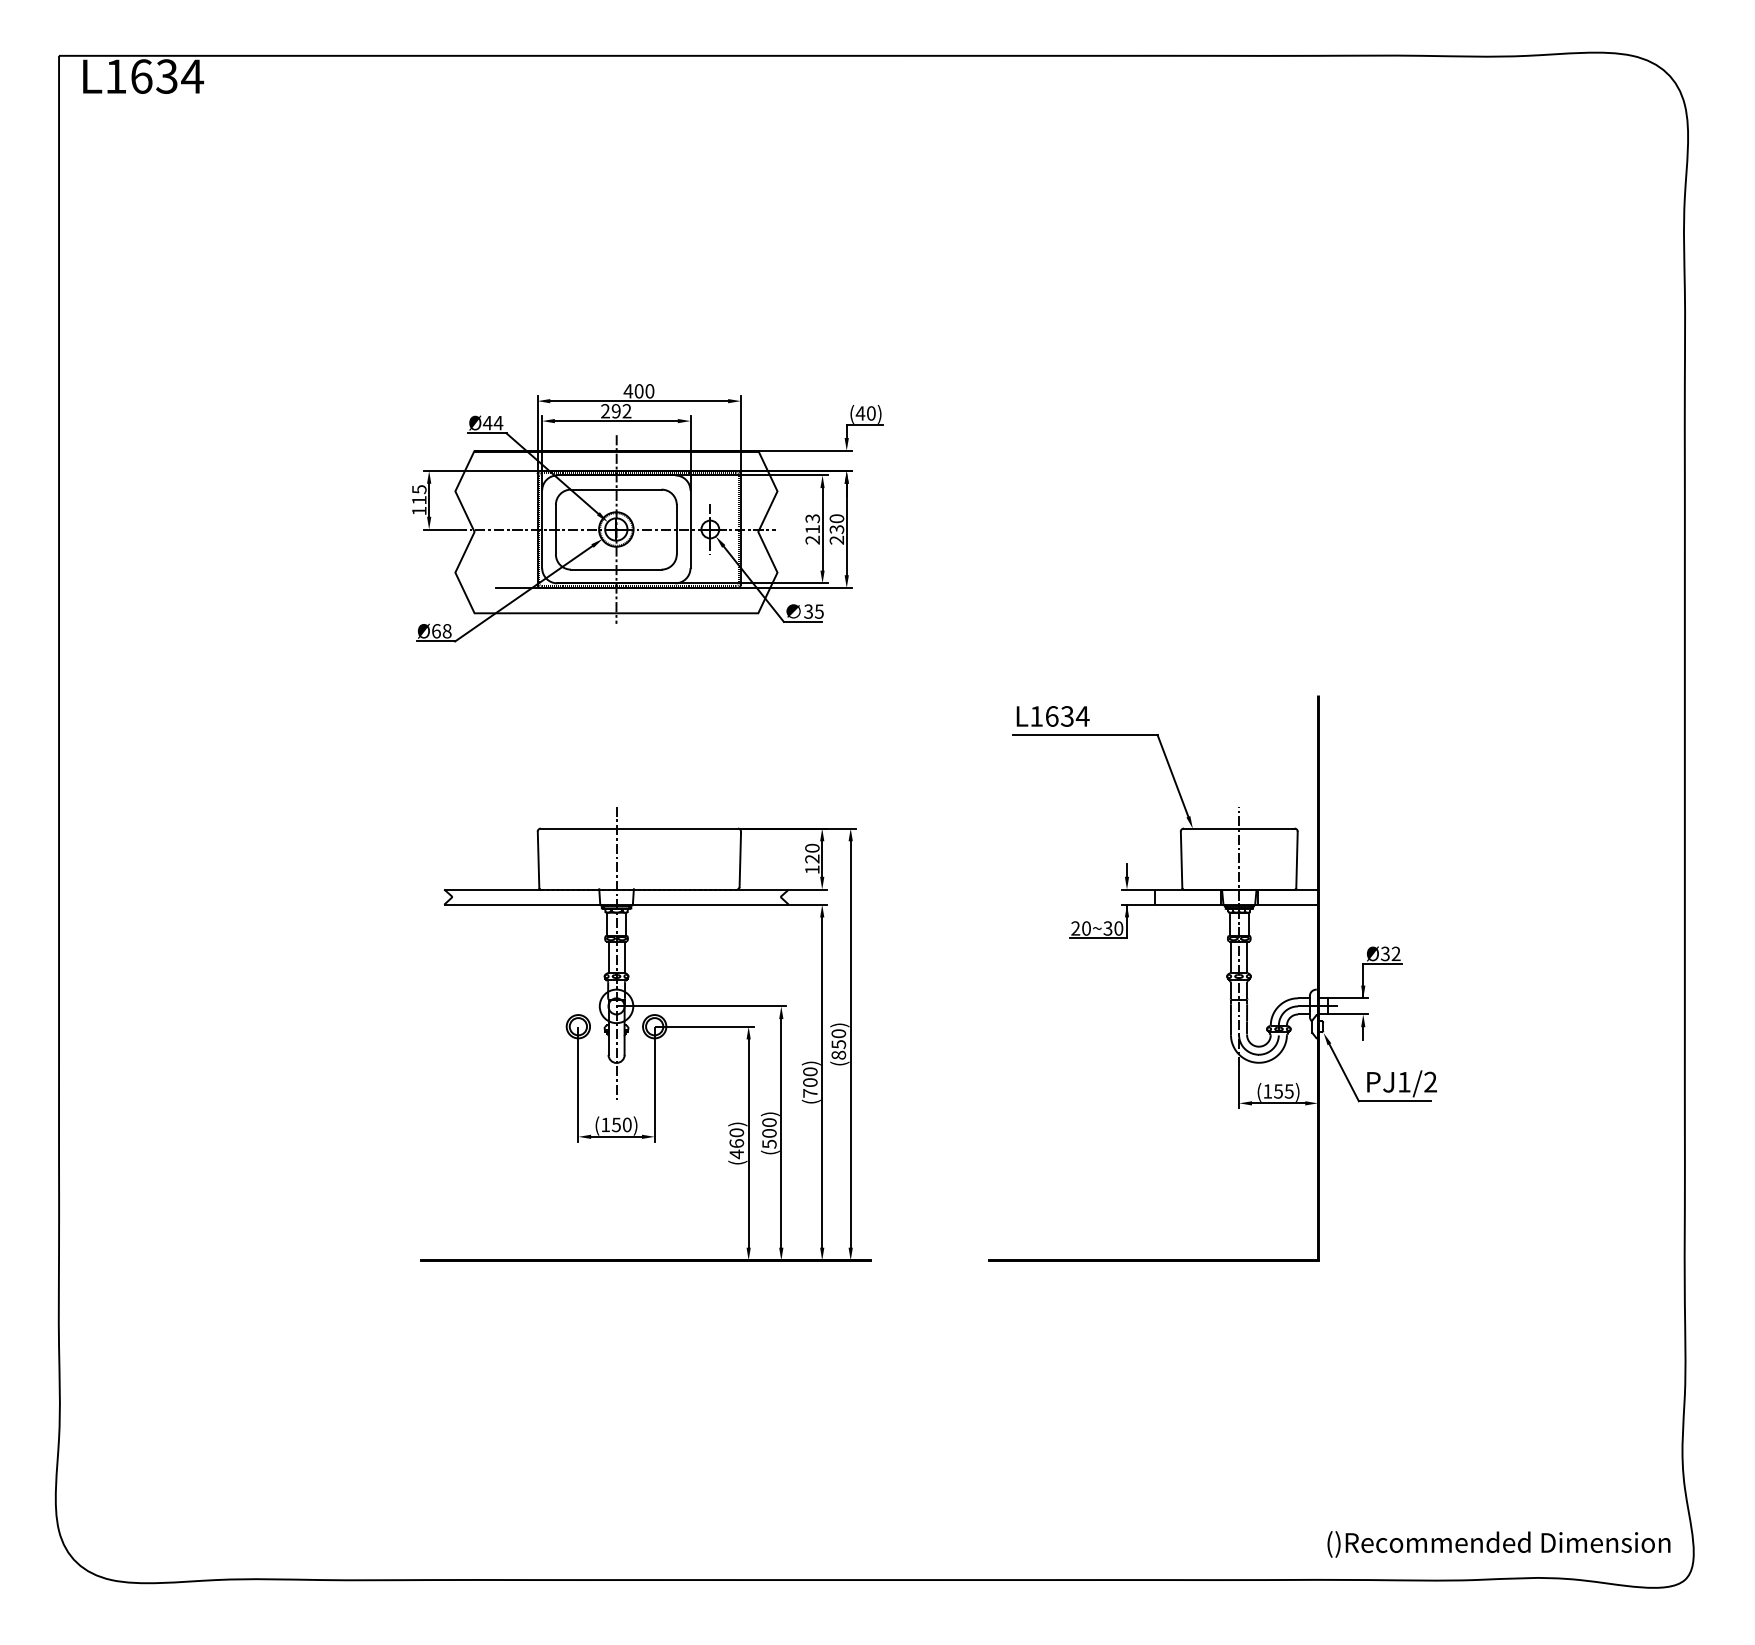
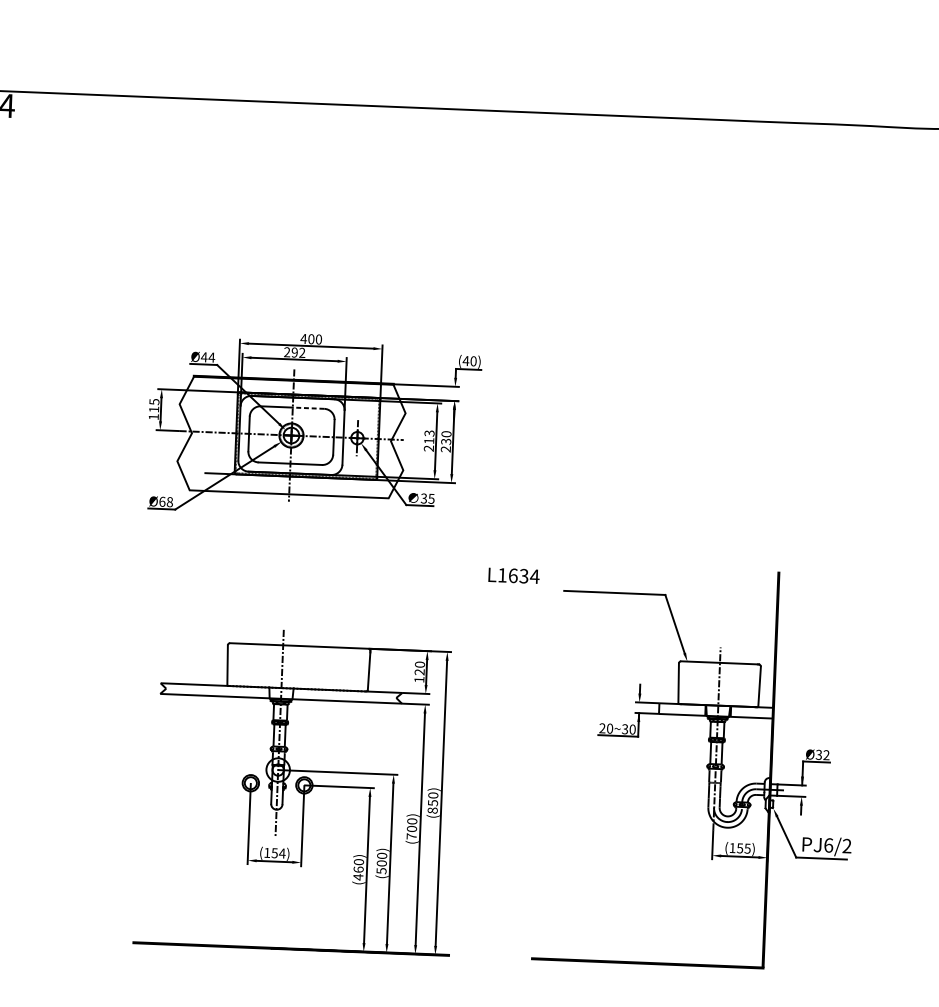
line: (638, 489) -> (308, 408), solid -> dashed
text: (1052, 716) -> (513, 575), moved
text: (1404, 1081) -> (828, 844), PJ1/2 -> PJ6/2
text: (627, 1124) -> (282, 853), (150) -> (154)

